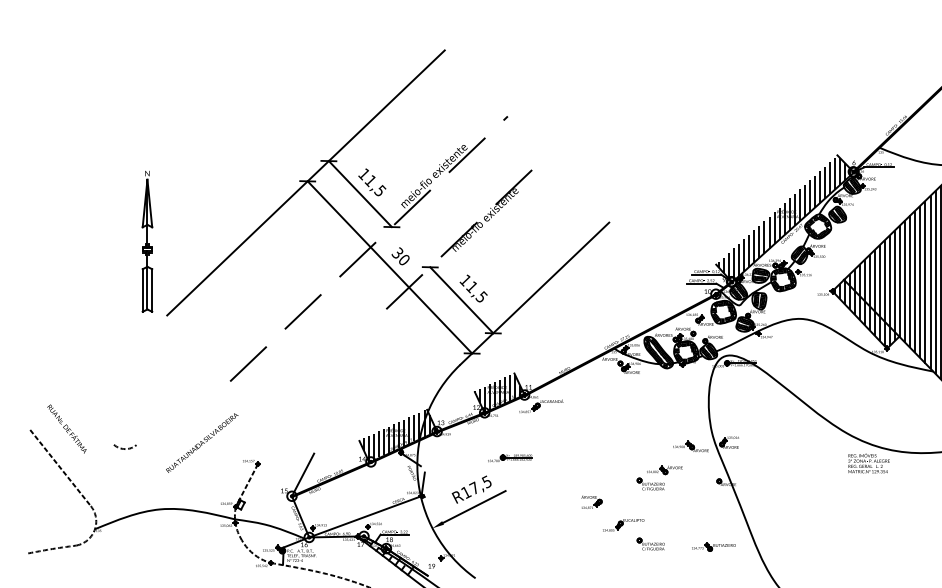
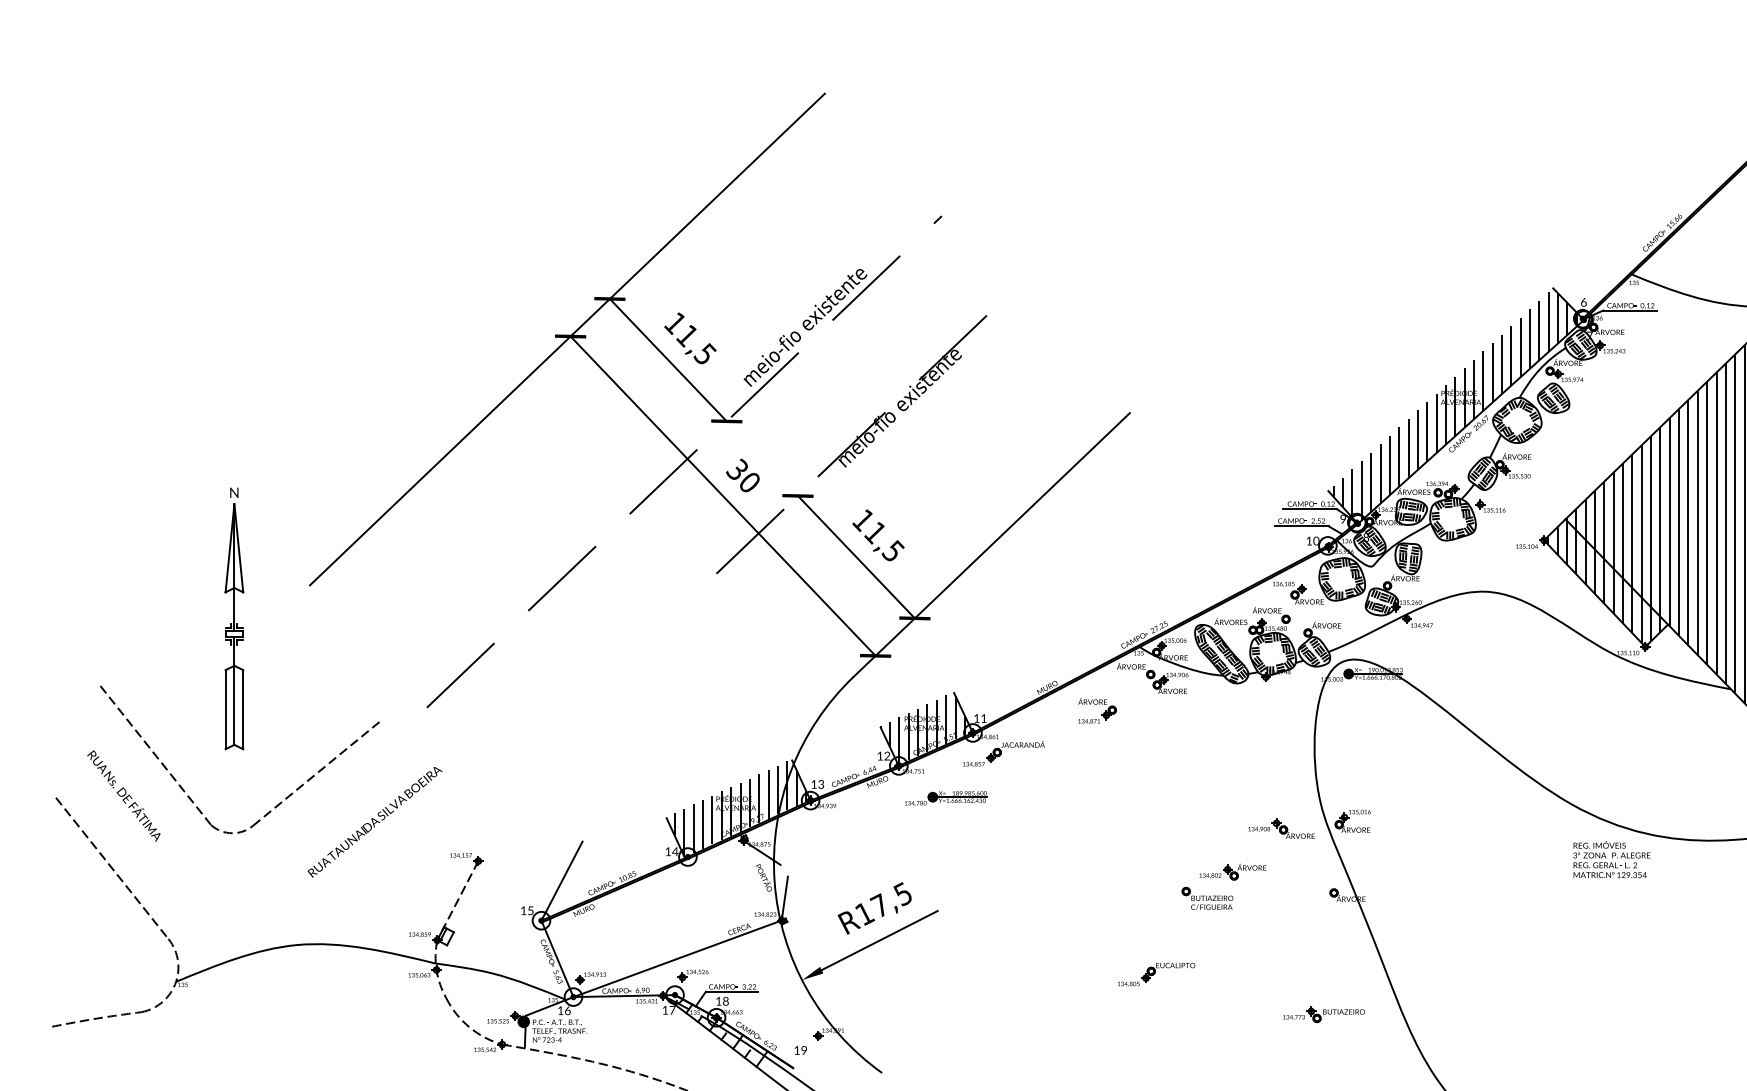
part: (147, 241) -> (234, 618), moved
line: (83, 406) -> (154, 754), added
line: (170, 416) -> (316, 772), added
part: (510, 458) -> (946, 798), moved
part: (591, 501) -> (1097, 709), moved
part: (650, 543) -> (1206, 1008), removed

